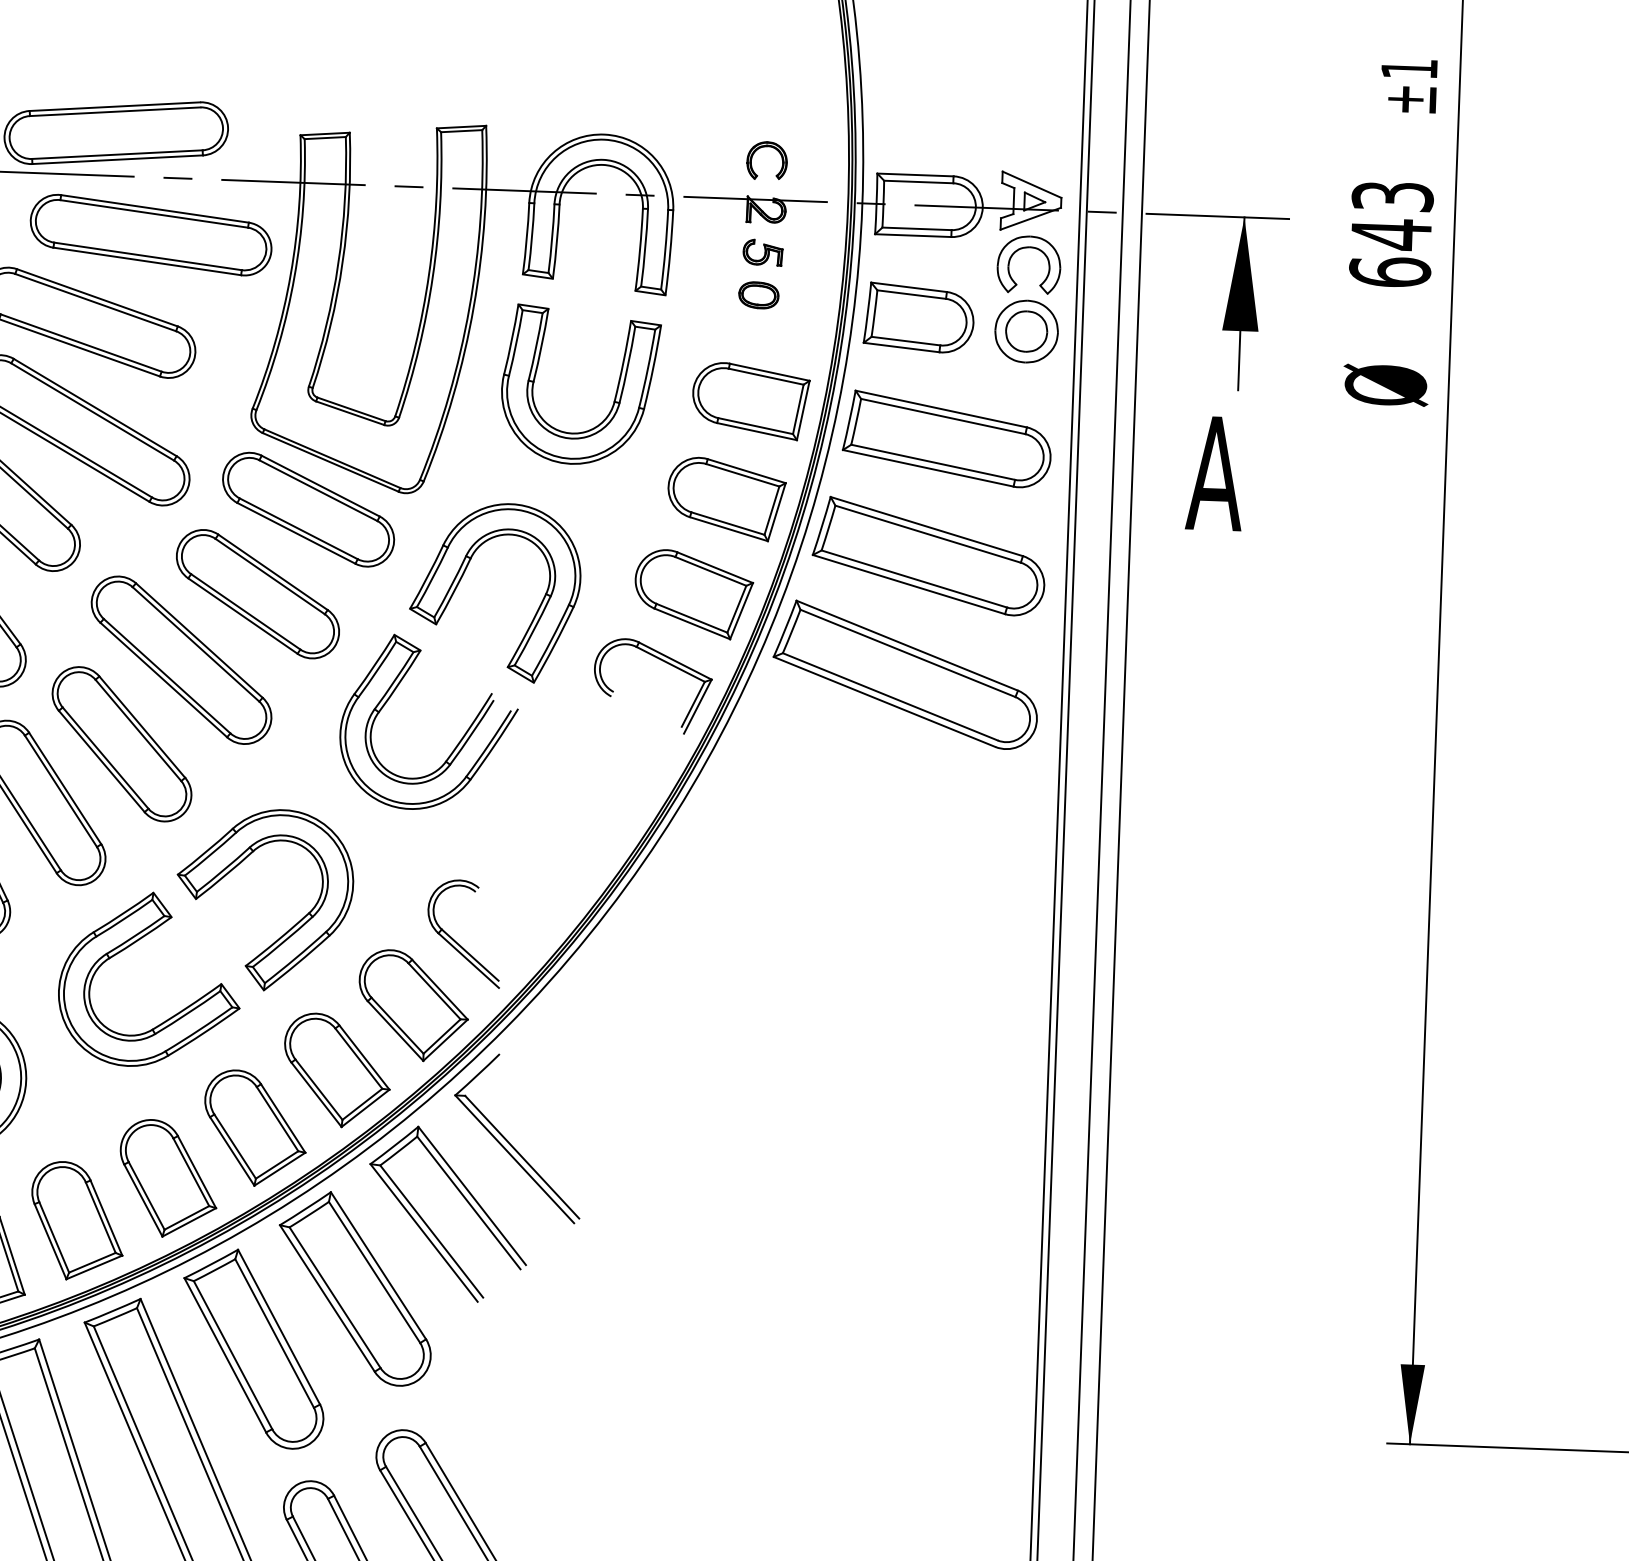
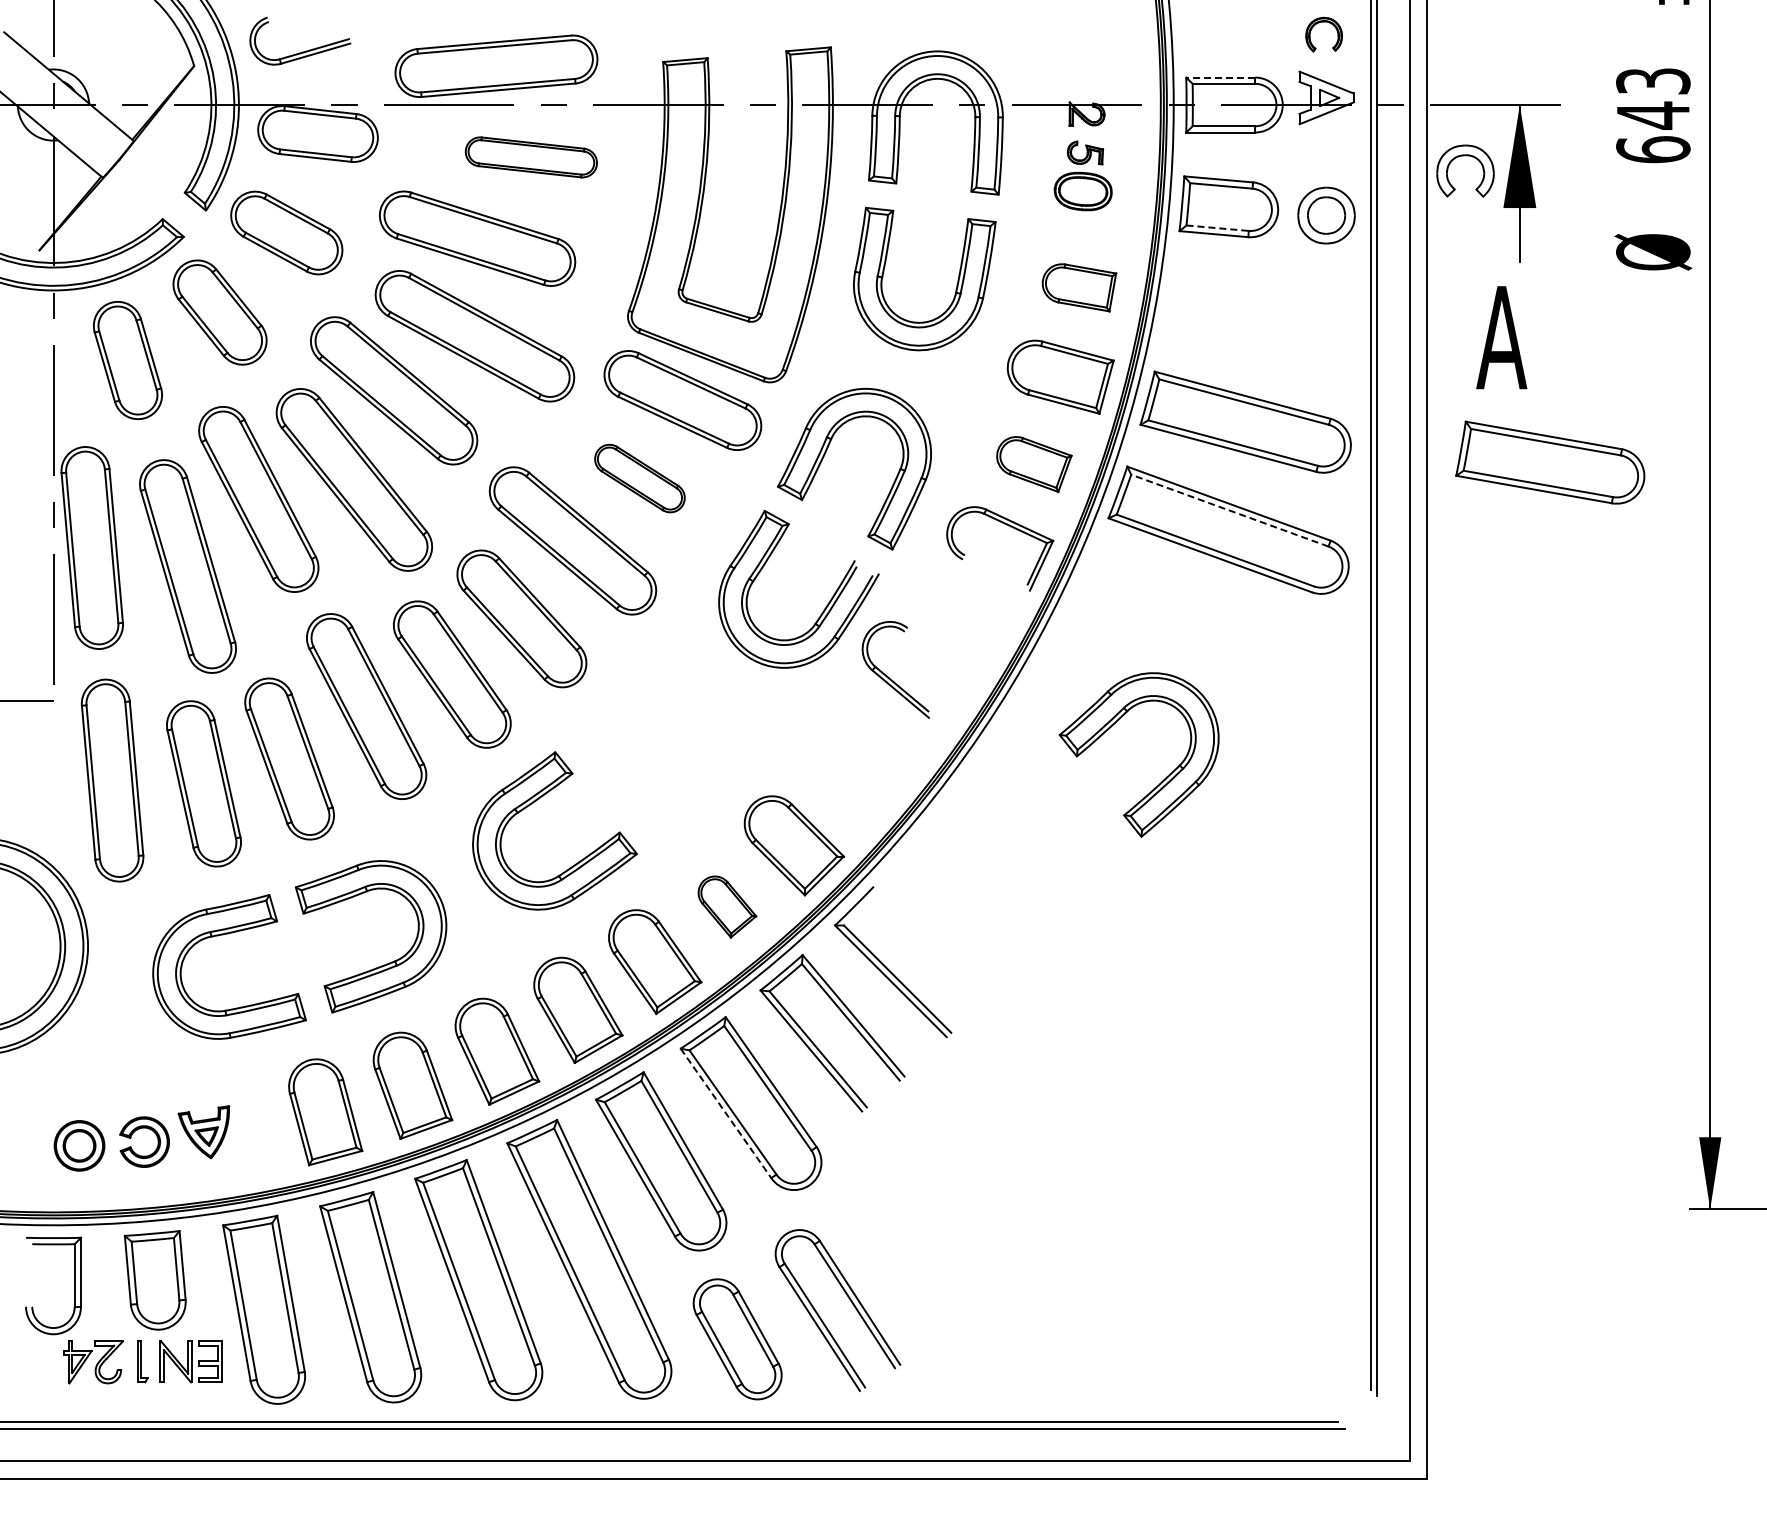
part: (762, 148) -> (1319, 23), moved
line: (915, 174) -> (1220, 77), solid -> dashed
part: (151, 235) -> (531, 157), size x0.6
part: (1029, 248) -> (1465, 156), moved
part: (758, 295) -> (1082, 191), size x1.6
line: (906, 341) -> (1218, 228), solid -> dashed
part: (751, 400) -> (1079, 287), size x0.7
part: (947, 439) -> (1550, 462), moved
part: (257, 594) -> (639, 478), size x0.6
part: (694, 594) -> (1034, 464), size x0.7
line: (907, 653) -> (1229, 510), solid -> dashed
part: (290, 927) -> (1163, 779), moved
part: (455, 940) -> (888, 676), moved
part: (337, 1070) -> (727, 906), size x0.6
line: (327, 1298) -> (726, 1113), solid -> dashed

